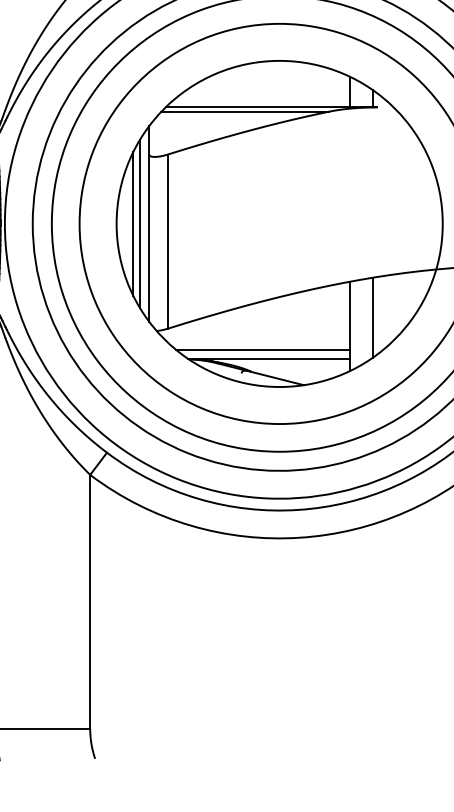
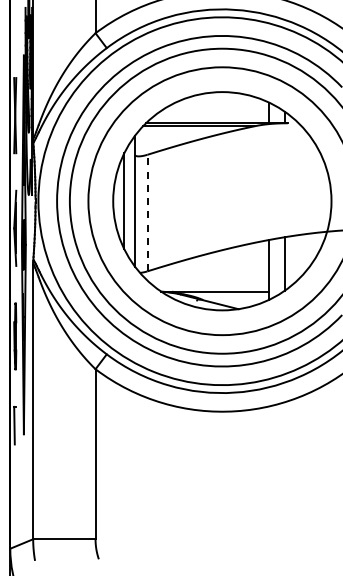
line: (139, 224) -> (128, 201), removed
line: (167, 240) -> (147, 212), solid -> dashed
line: (261, 349) -> (210, 285), removed

